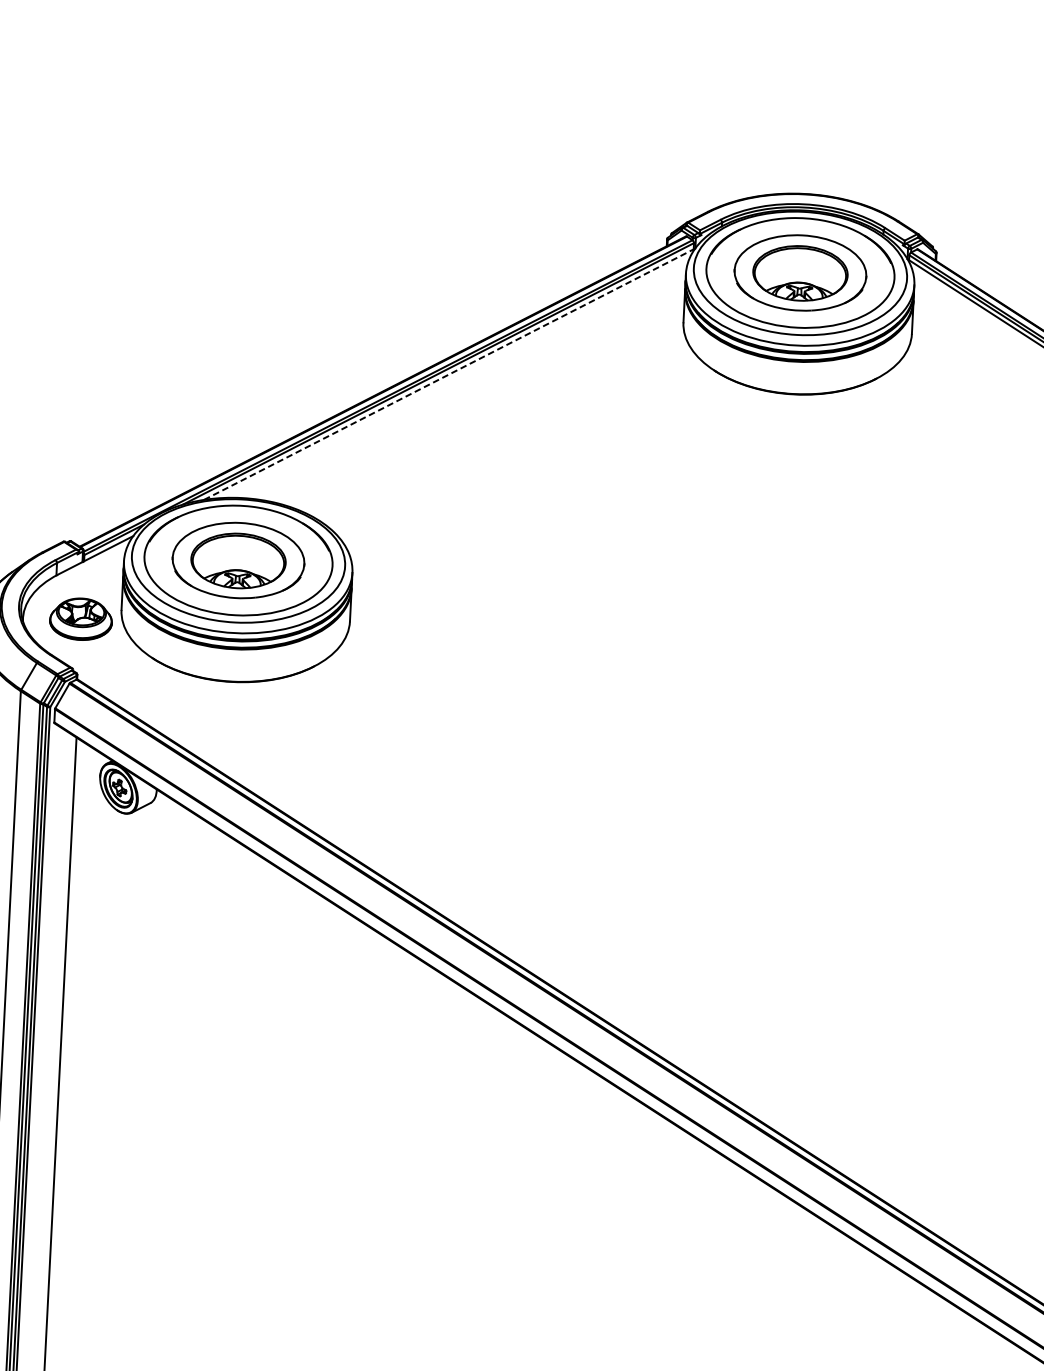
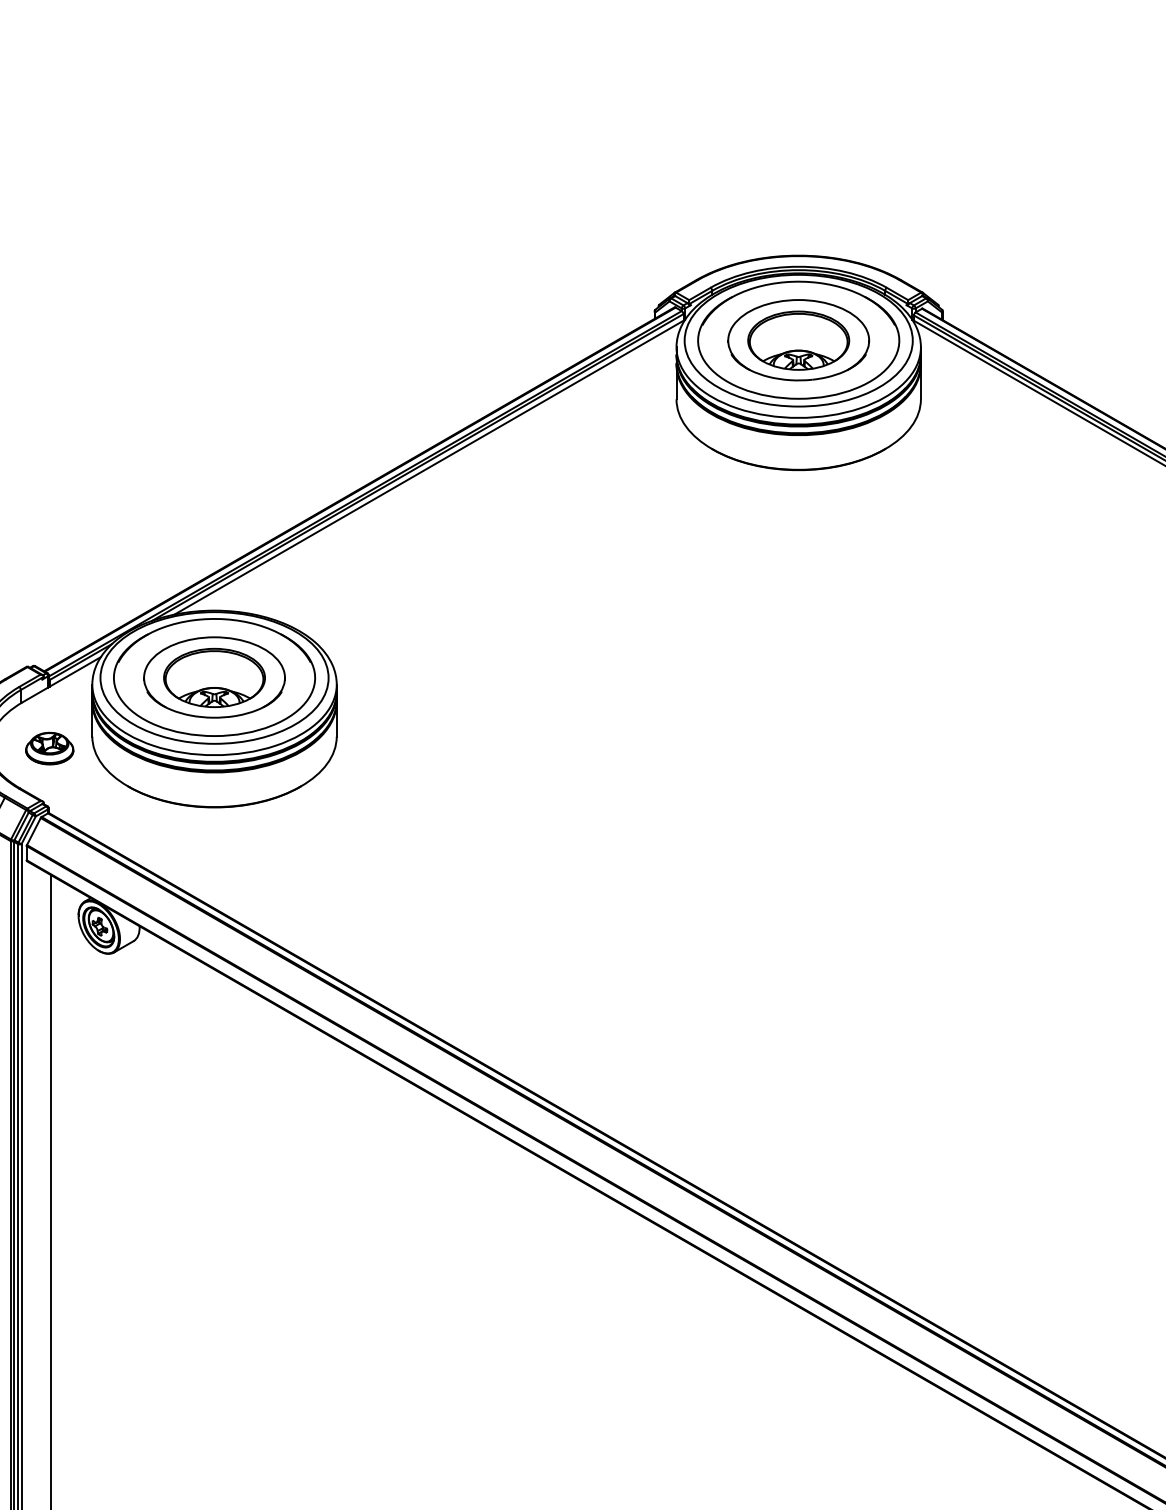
line: (449, 374) -> (429, 467), dashed -> solid
part: (80, 619) -> (49, 748), size x0.71

